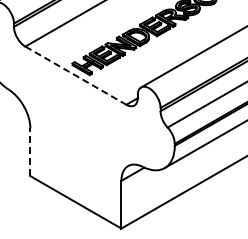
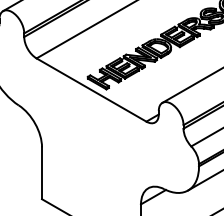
line: (76, 75) -> (92, 89), dashed -> solid
line: (30, 152) -> (42, 173), dashed -> solid

